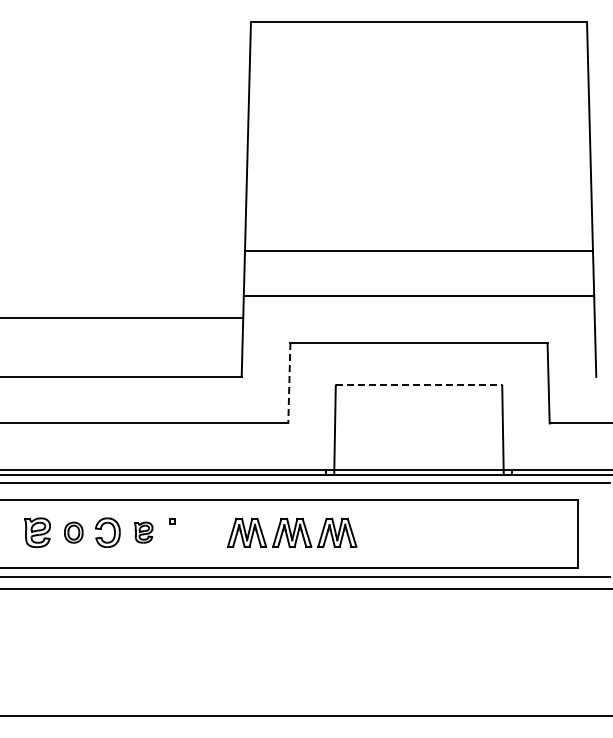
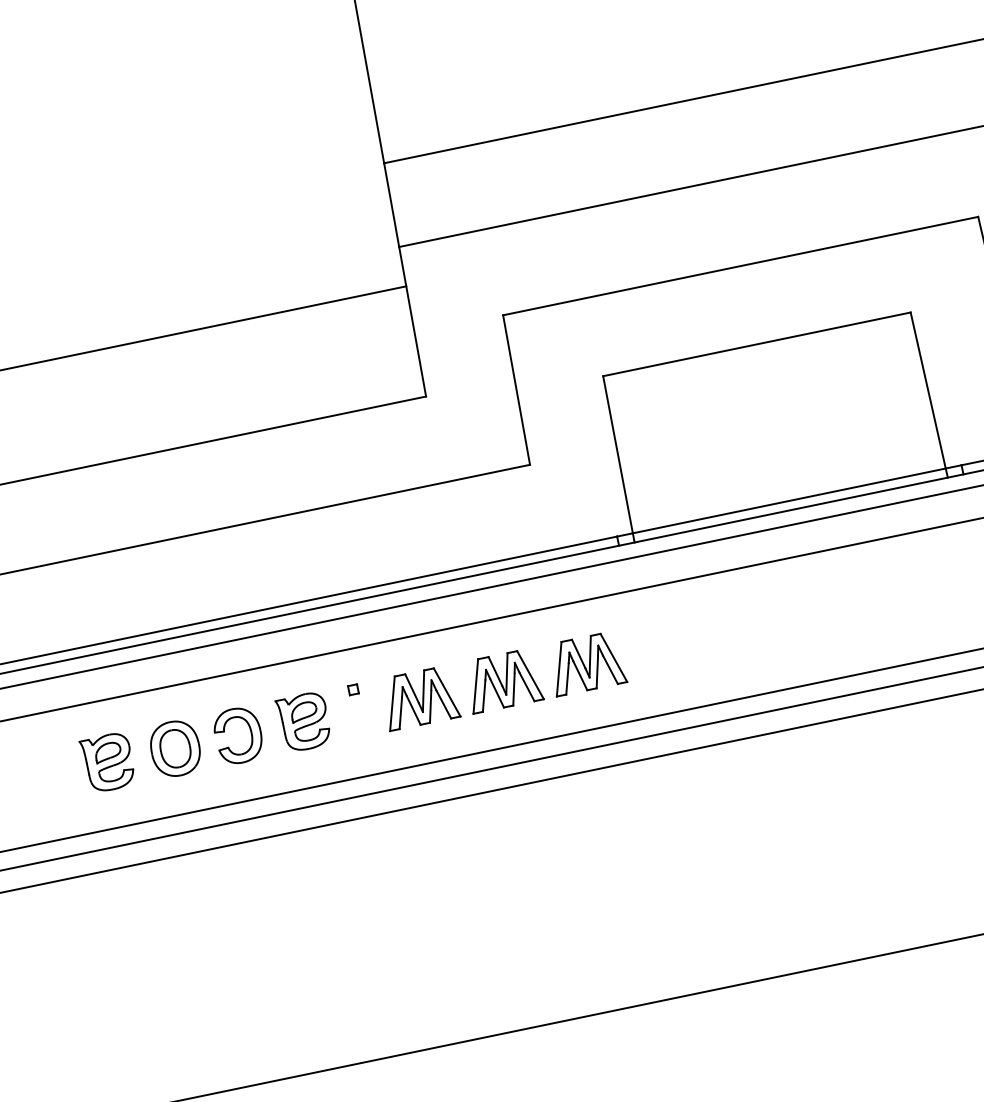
line: (289, 383) -> (516, 390), dashed -> solid
line: (419, 385) -> (757, 344), dashed -> solid
part: (73, 532) -> (174, 748), size x1.43
part: (143, 532) -> (304, 721), size x1.43
part: (292, 532) -> (503, 680), moved

